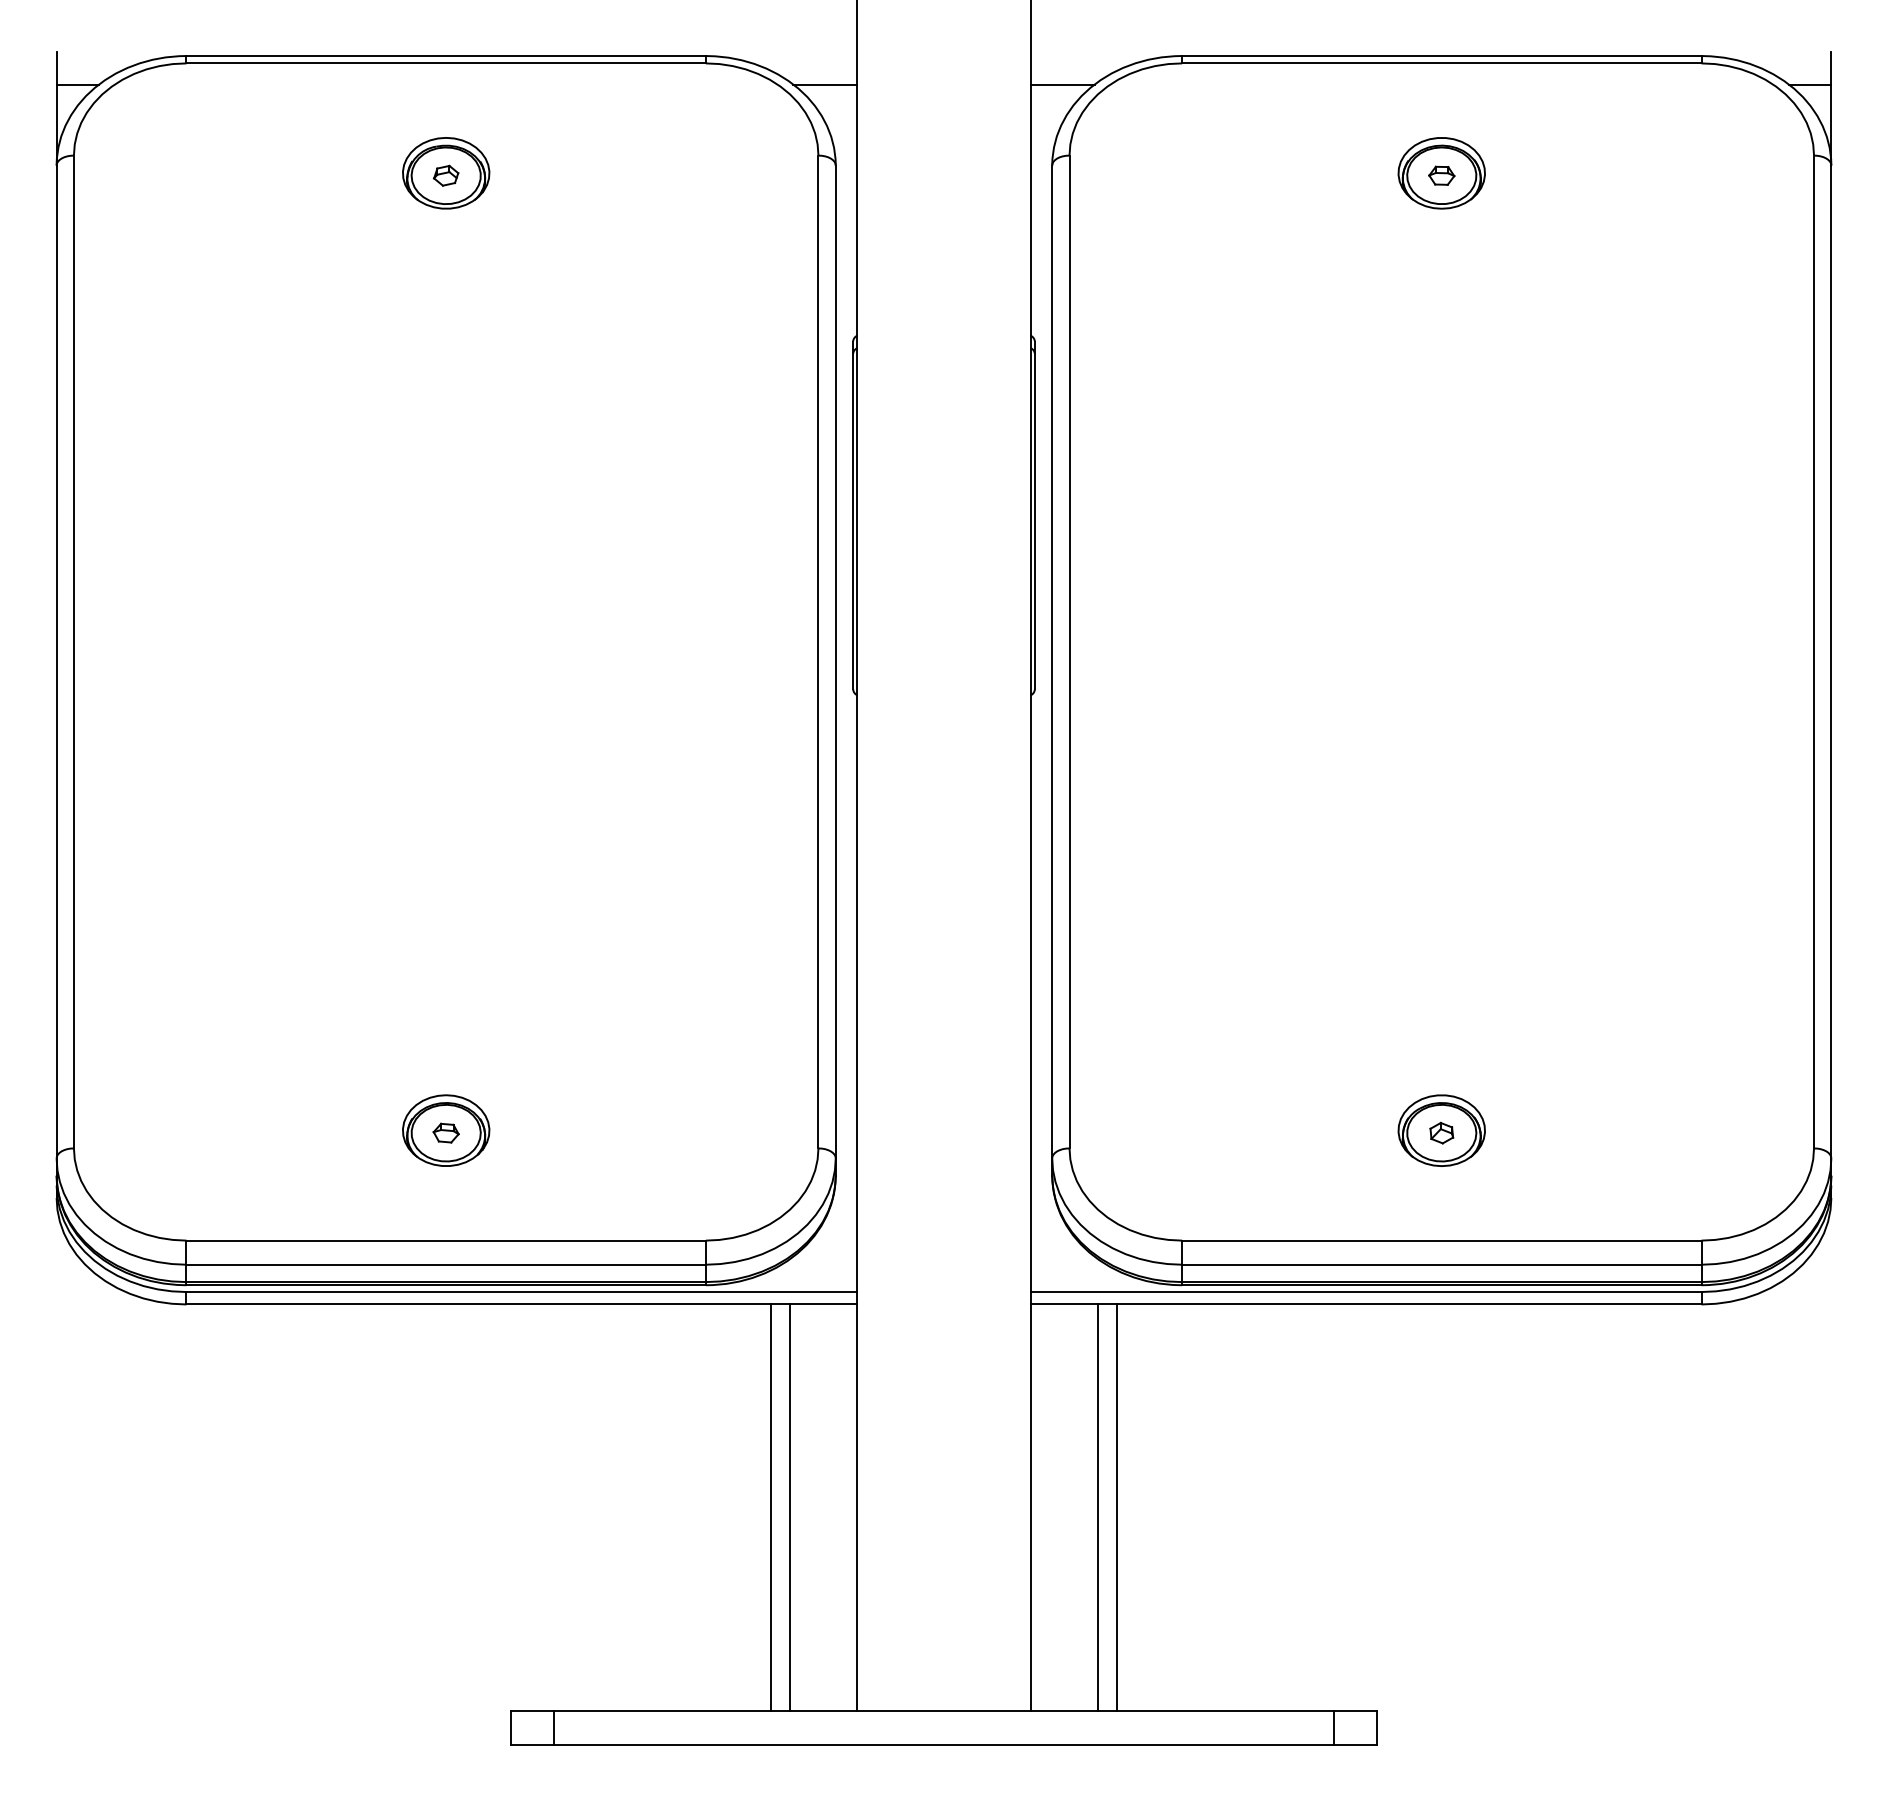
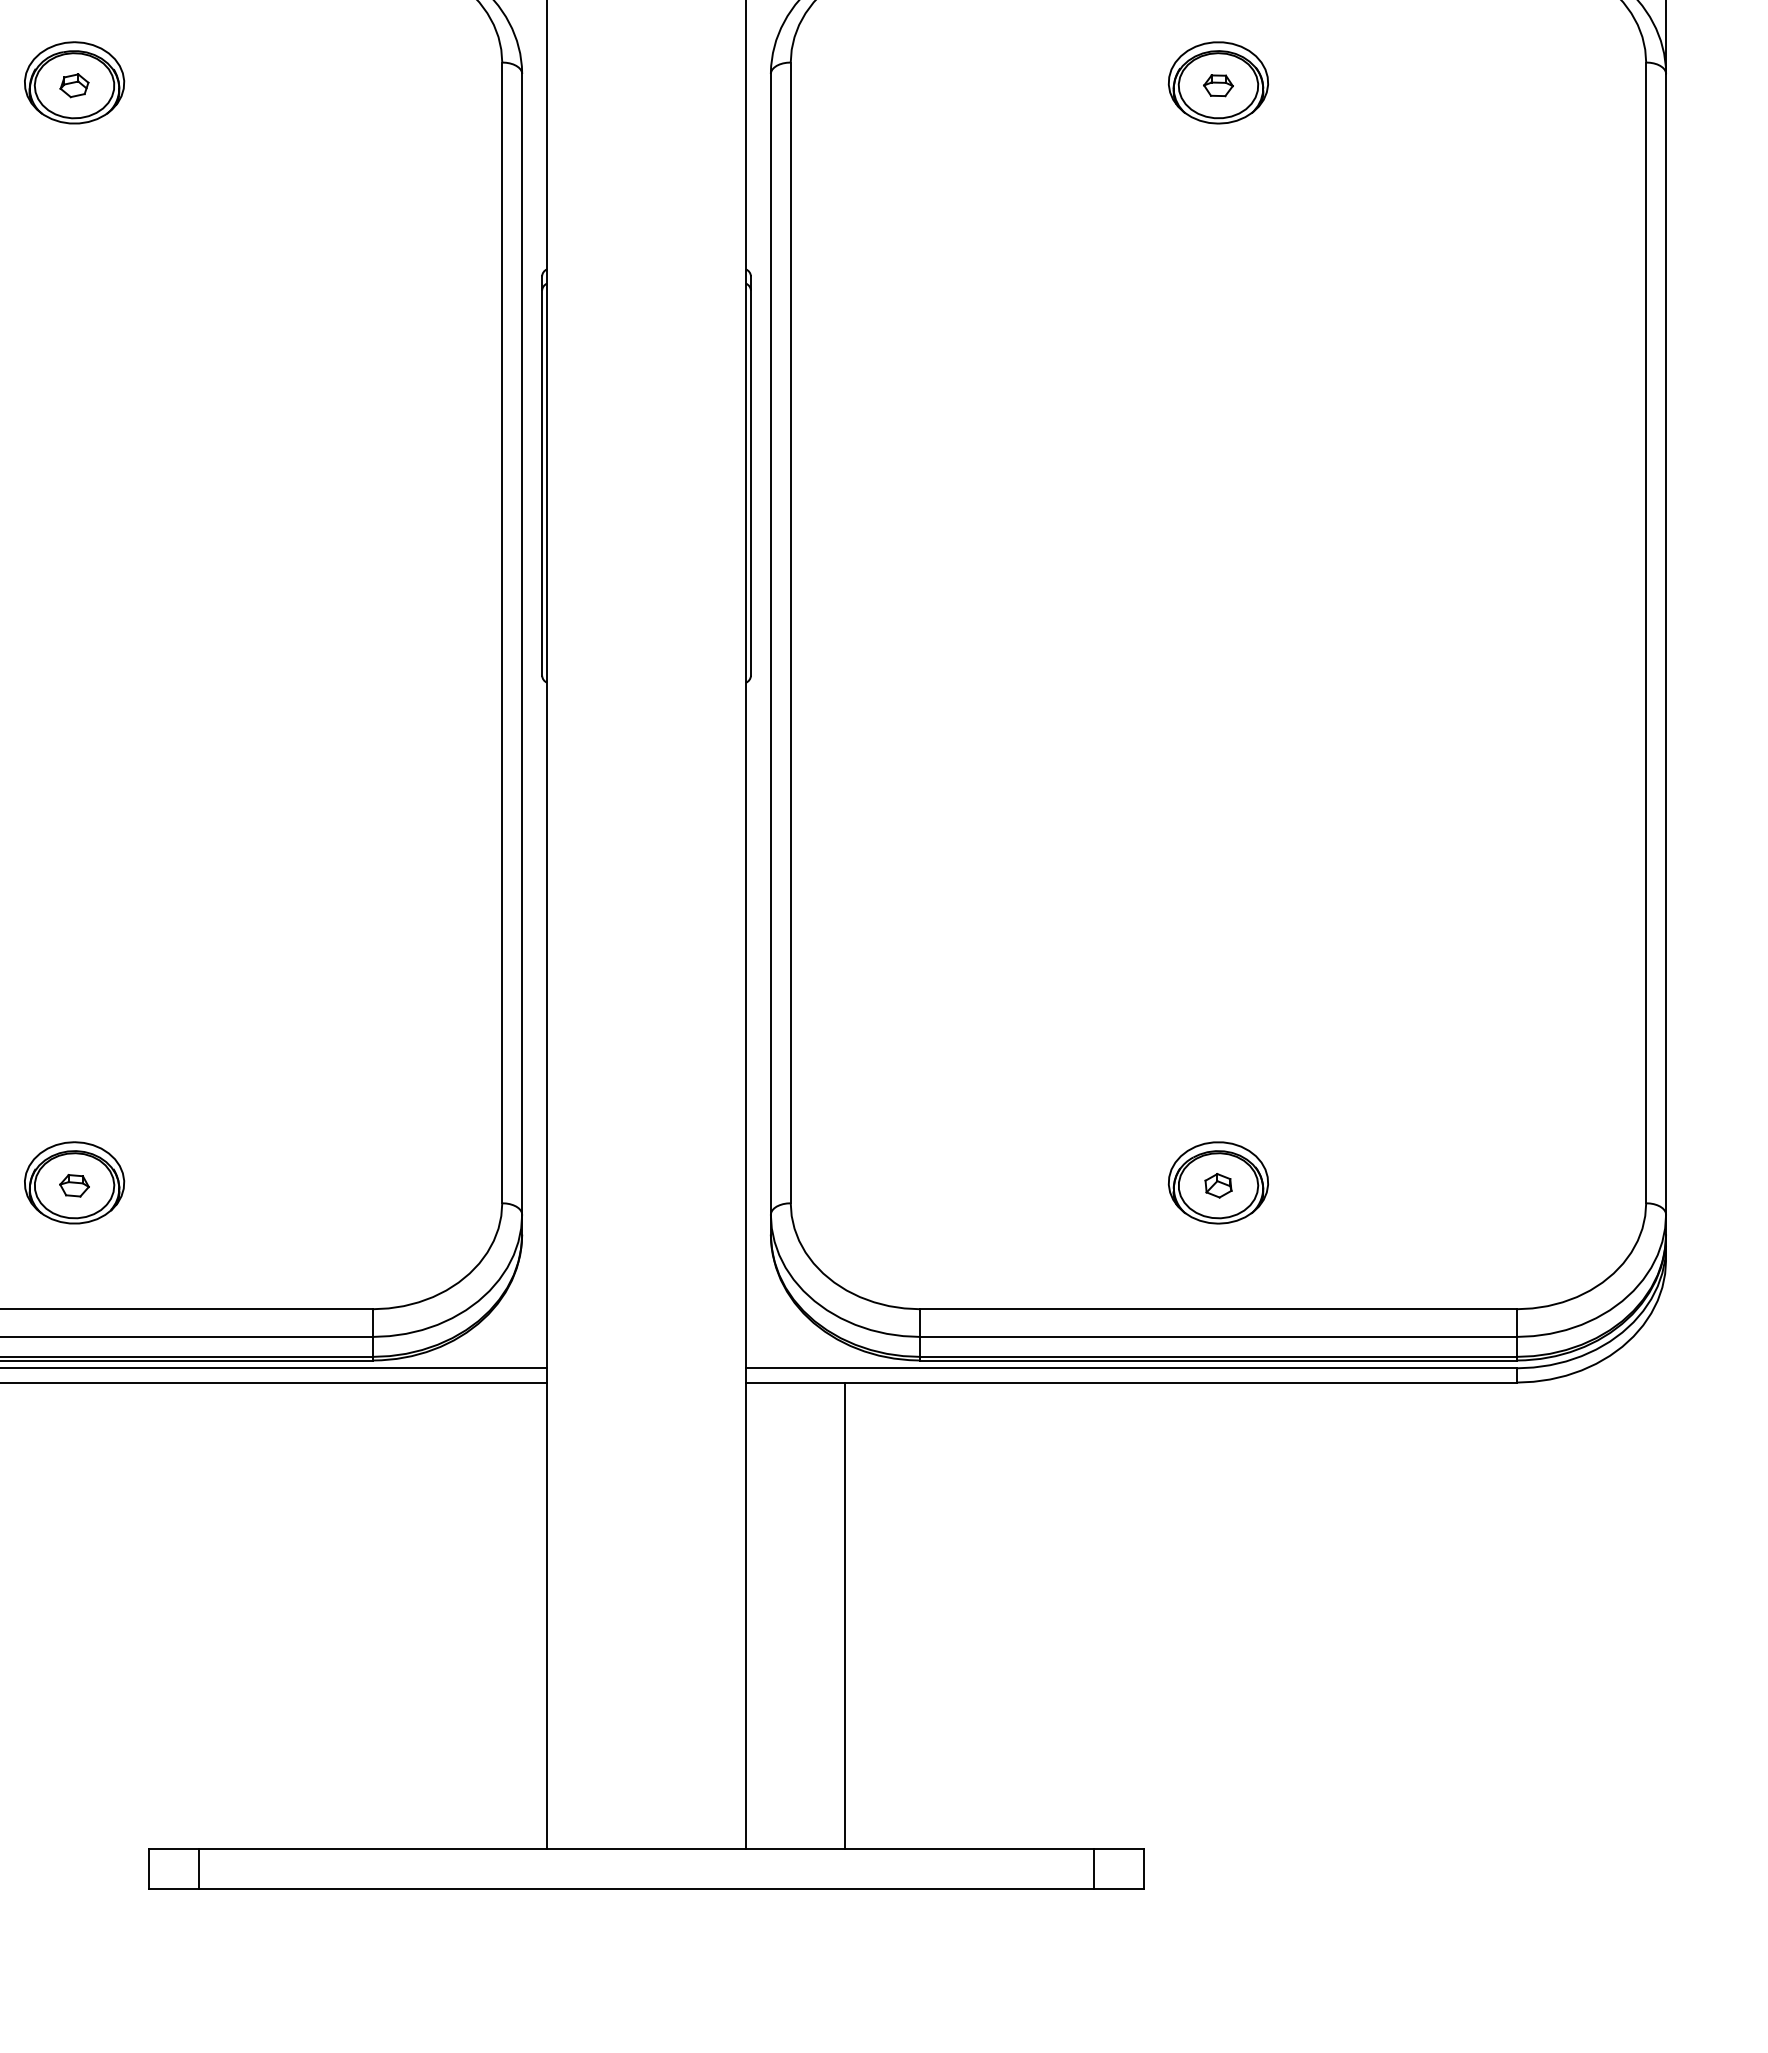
line: (770, 1507) -> (447, 1615), removed
line: (790, 1507) -> (470, 1615), removed
line: (1097, 1507) -> (822, 1615), removed

